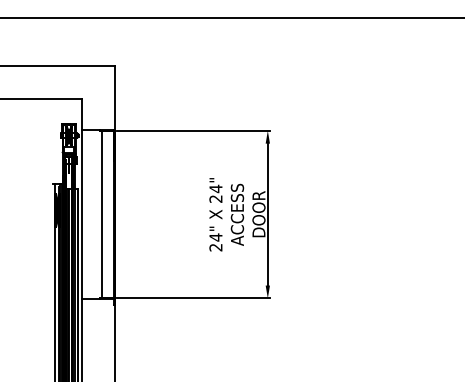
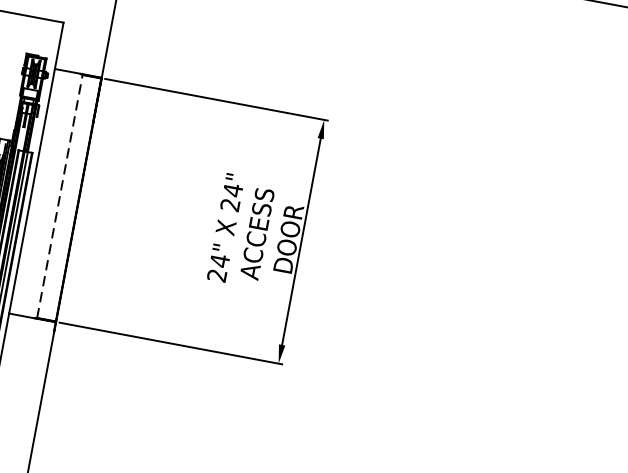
line: (101, 214) -> (59, 196), solid -> dashed

